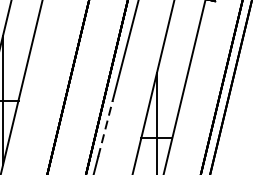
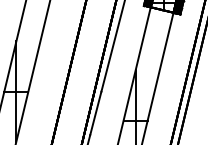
line: (105, 127) -> (95, 112), dashed -> solid

